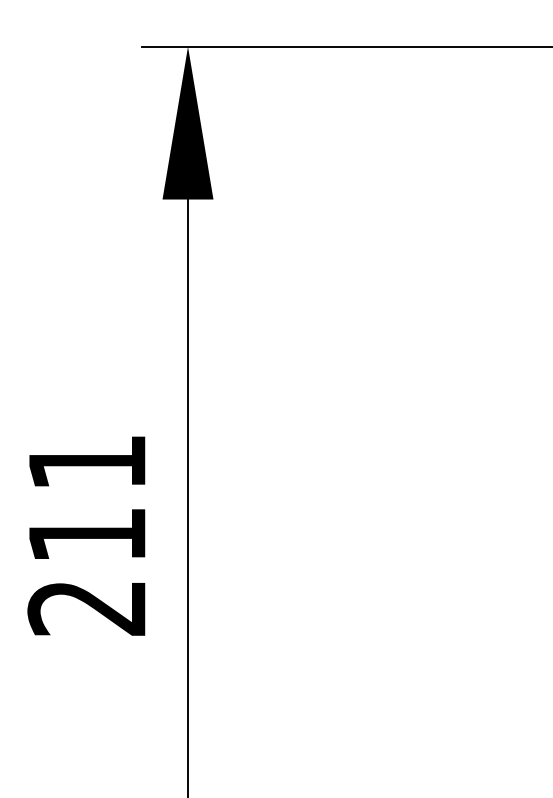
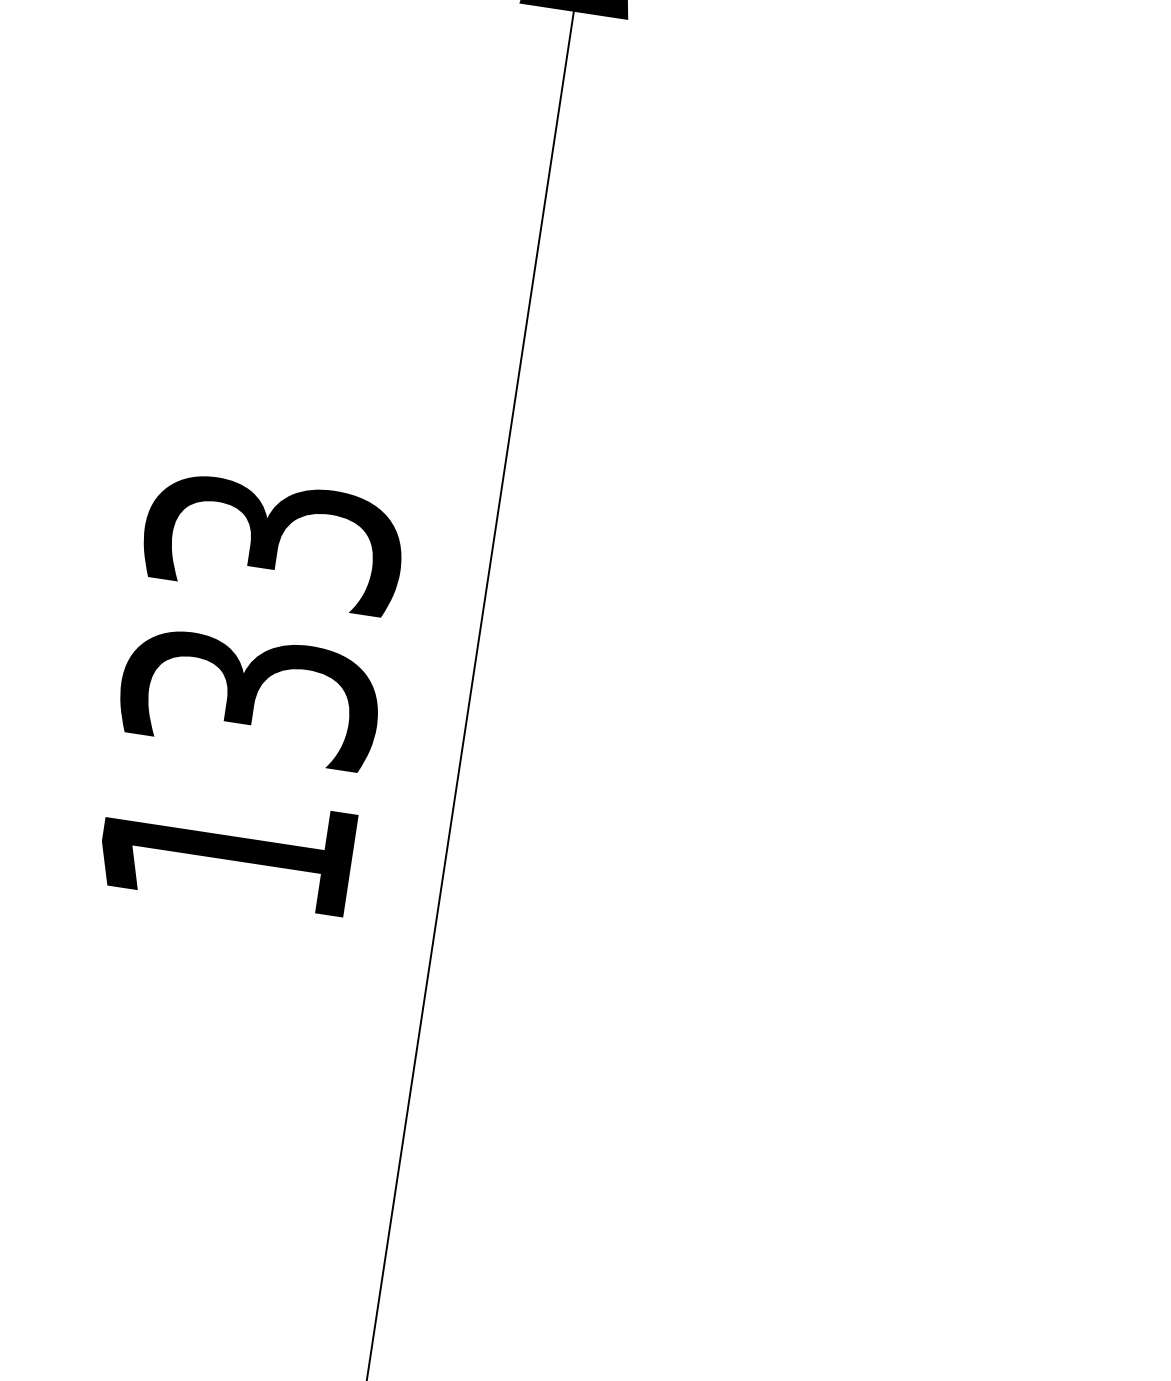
text: (87, 535) -> (250, 697), 211 -> 133

